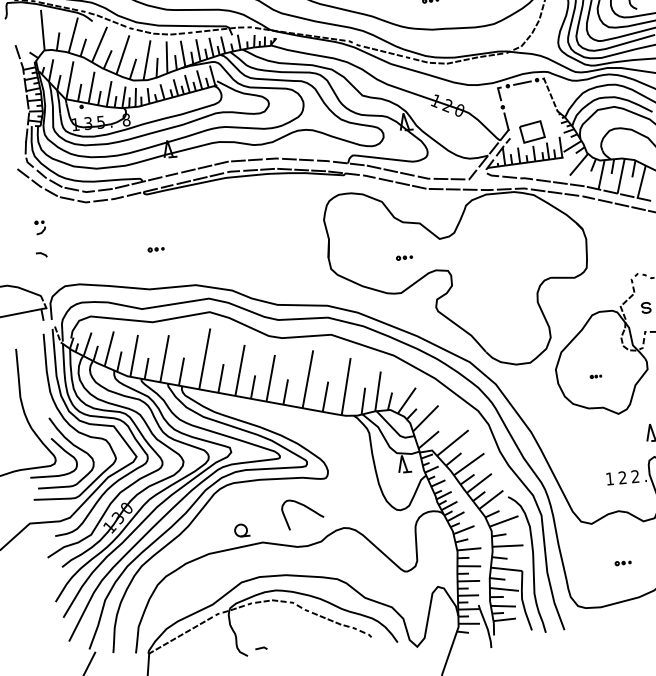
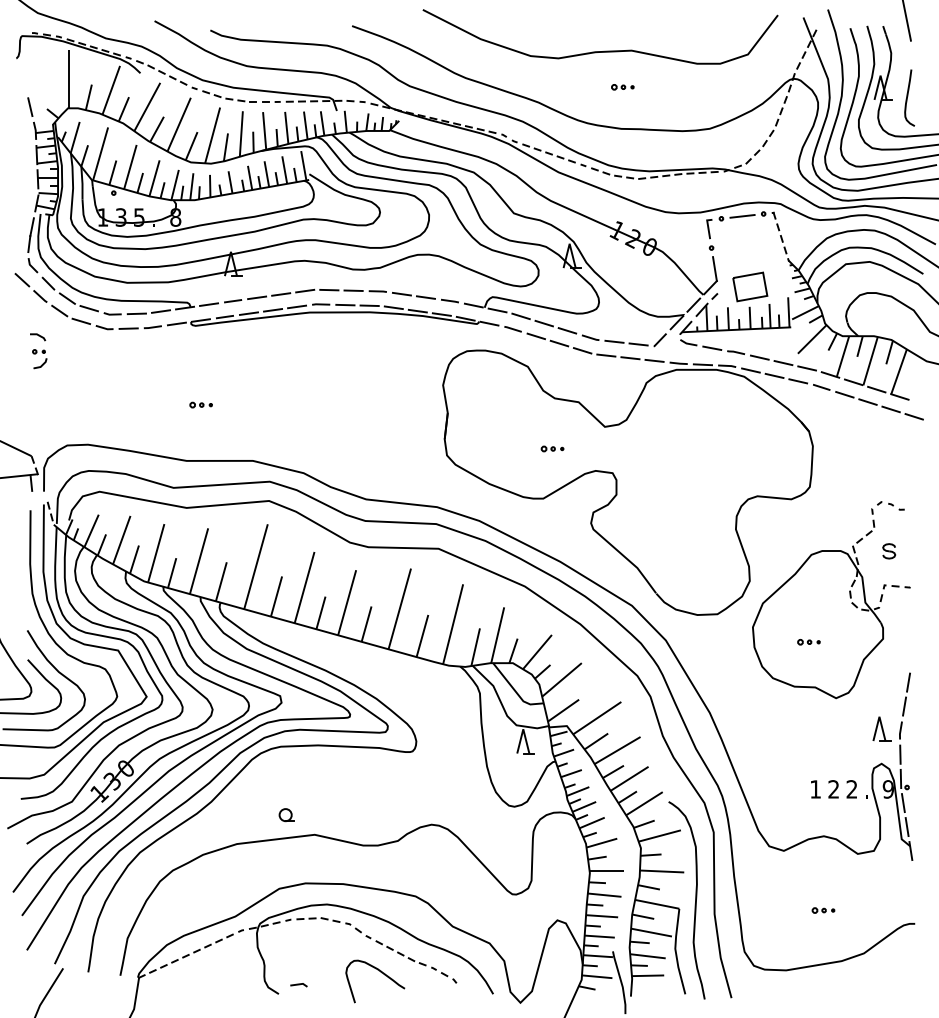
line: (42, 254) -> (38, 336), moved
part: (595, 376) -> (808, 642), size x1.43
curve: (306, 508) -> (381, 973), moved
part: (241, 530) -> (286, 815), size x0.71

